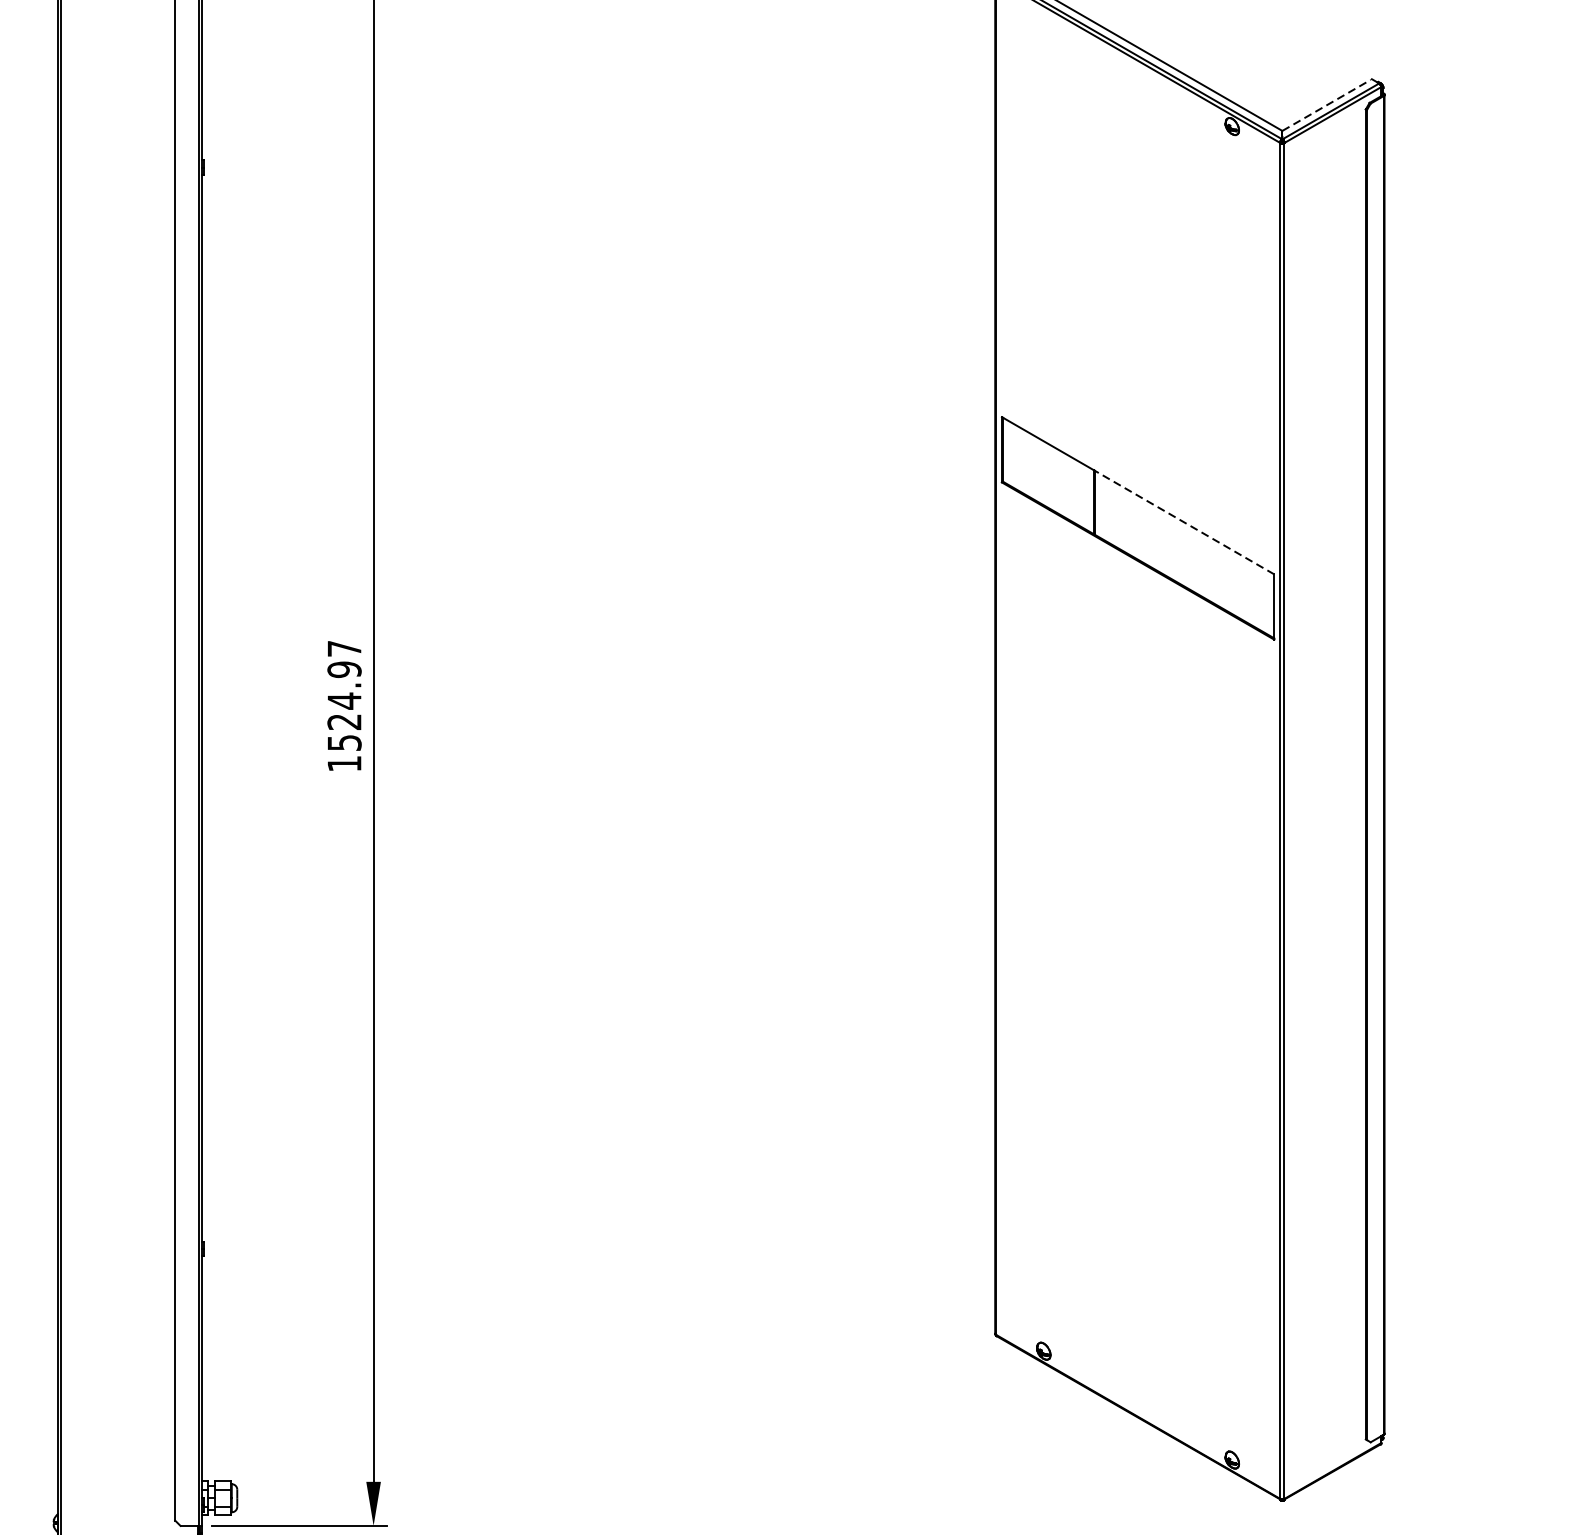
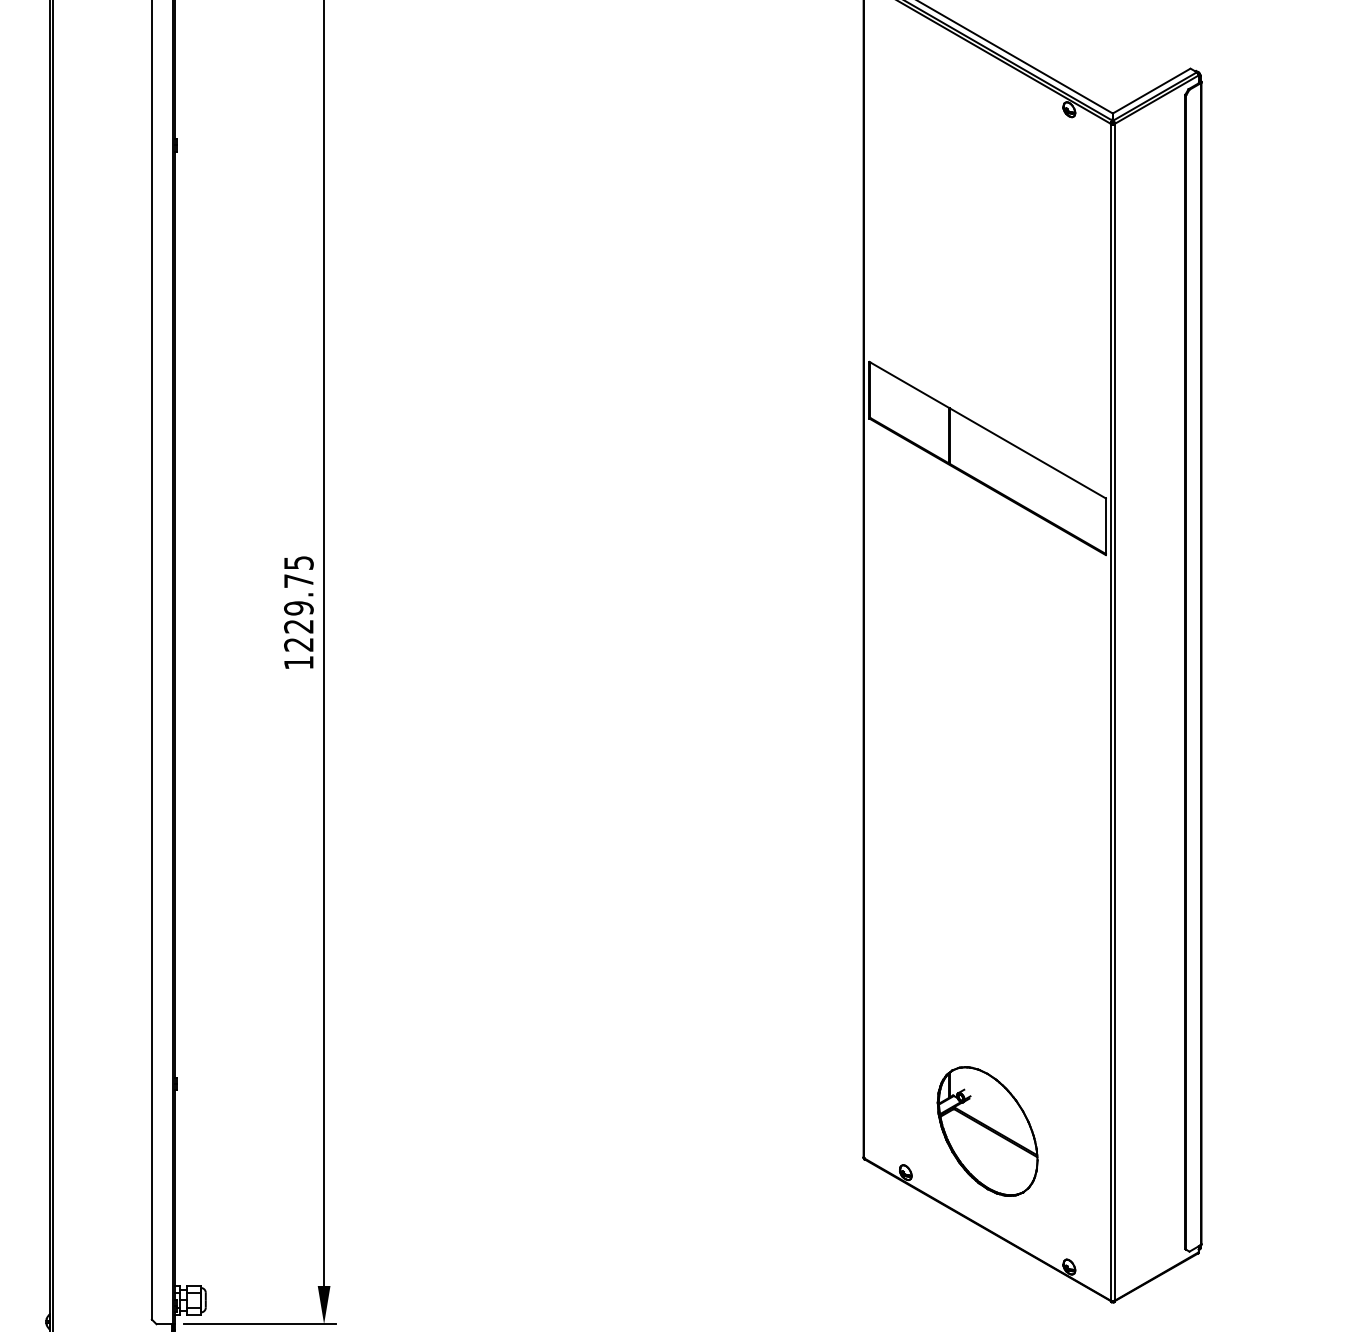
line: (1326, 105) -> (1151, 91), dashed -> solid
line: (1184, 522) -> (1027, 453), dashed -> solid
text: (344, 695) -> (298, 603), 1524.97 -> 1229.75
part: (1137, 1303) -> (987, 1131), added

